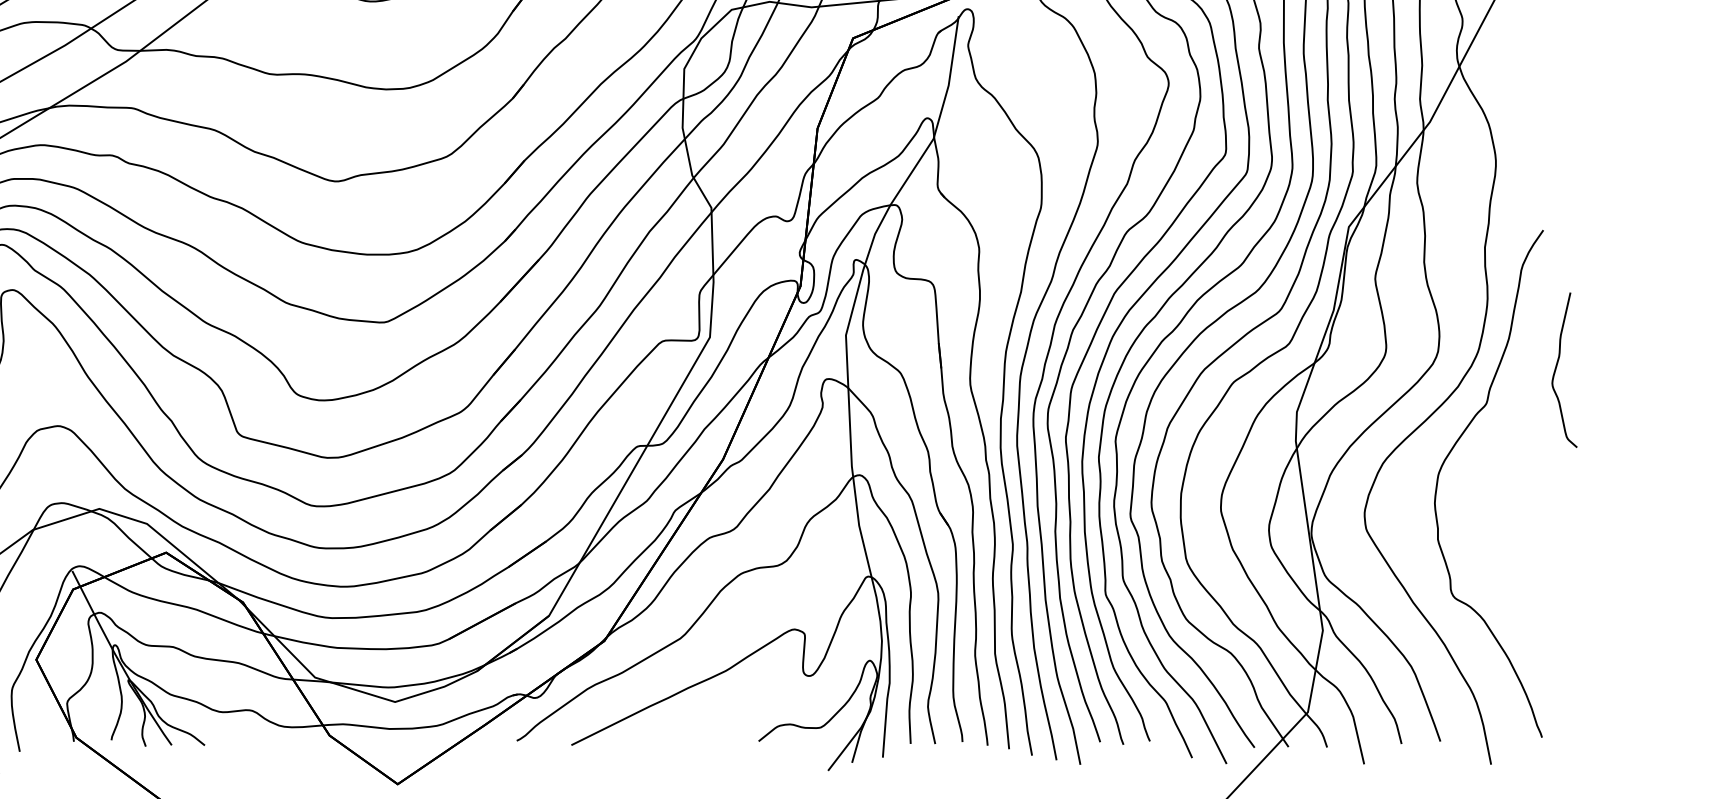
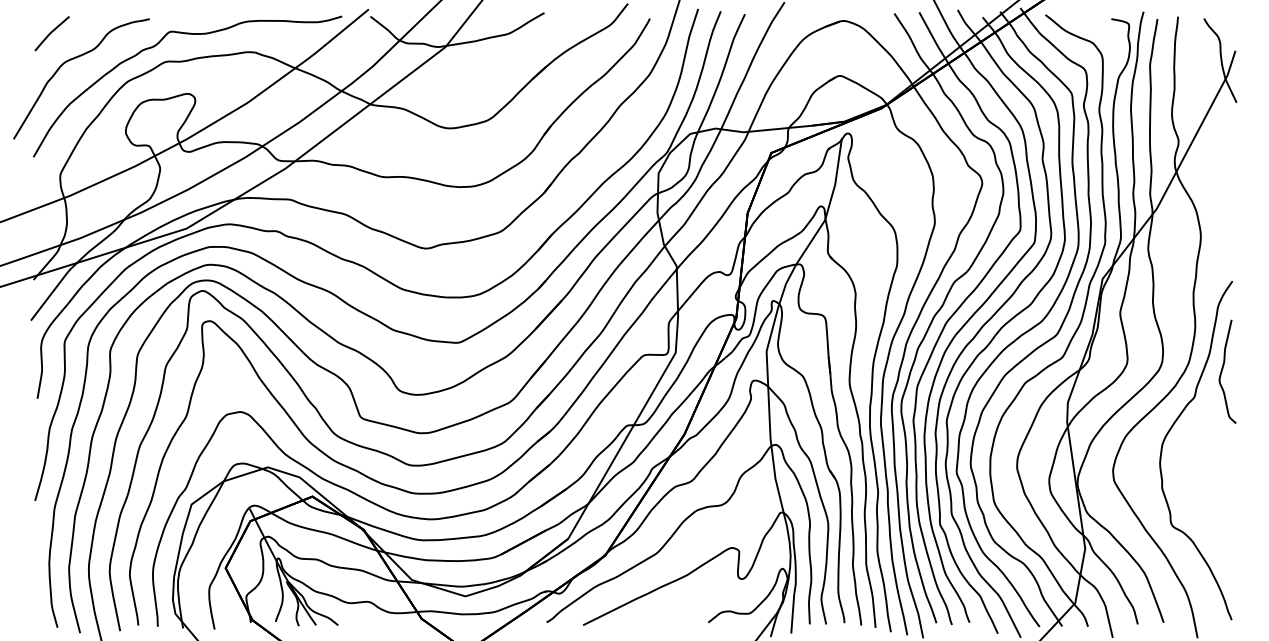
curve: (1558, 366) -> (1223, 369), moved

